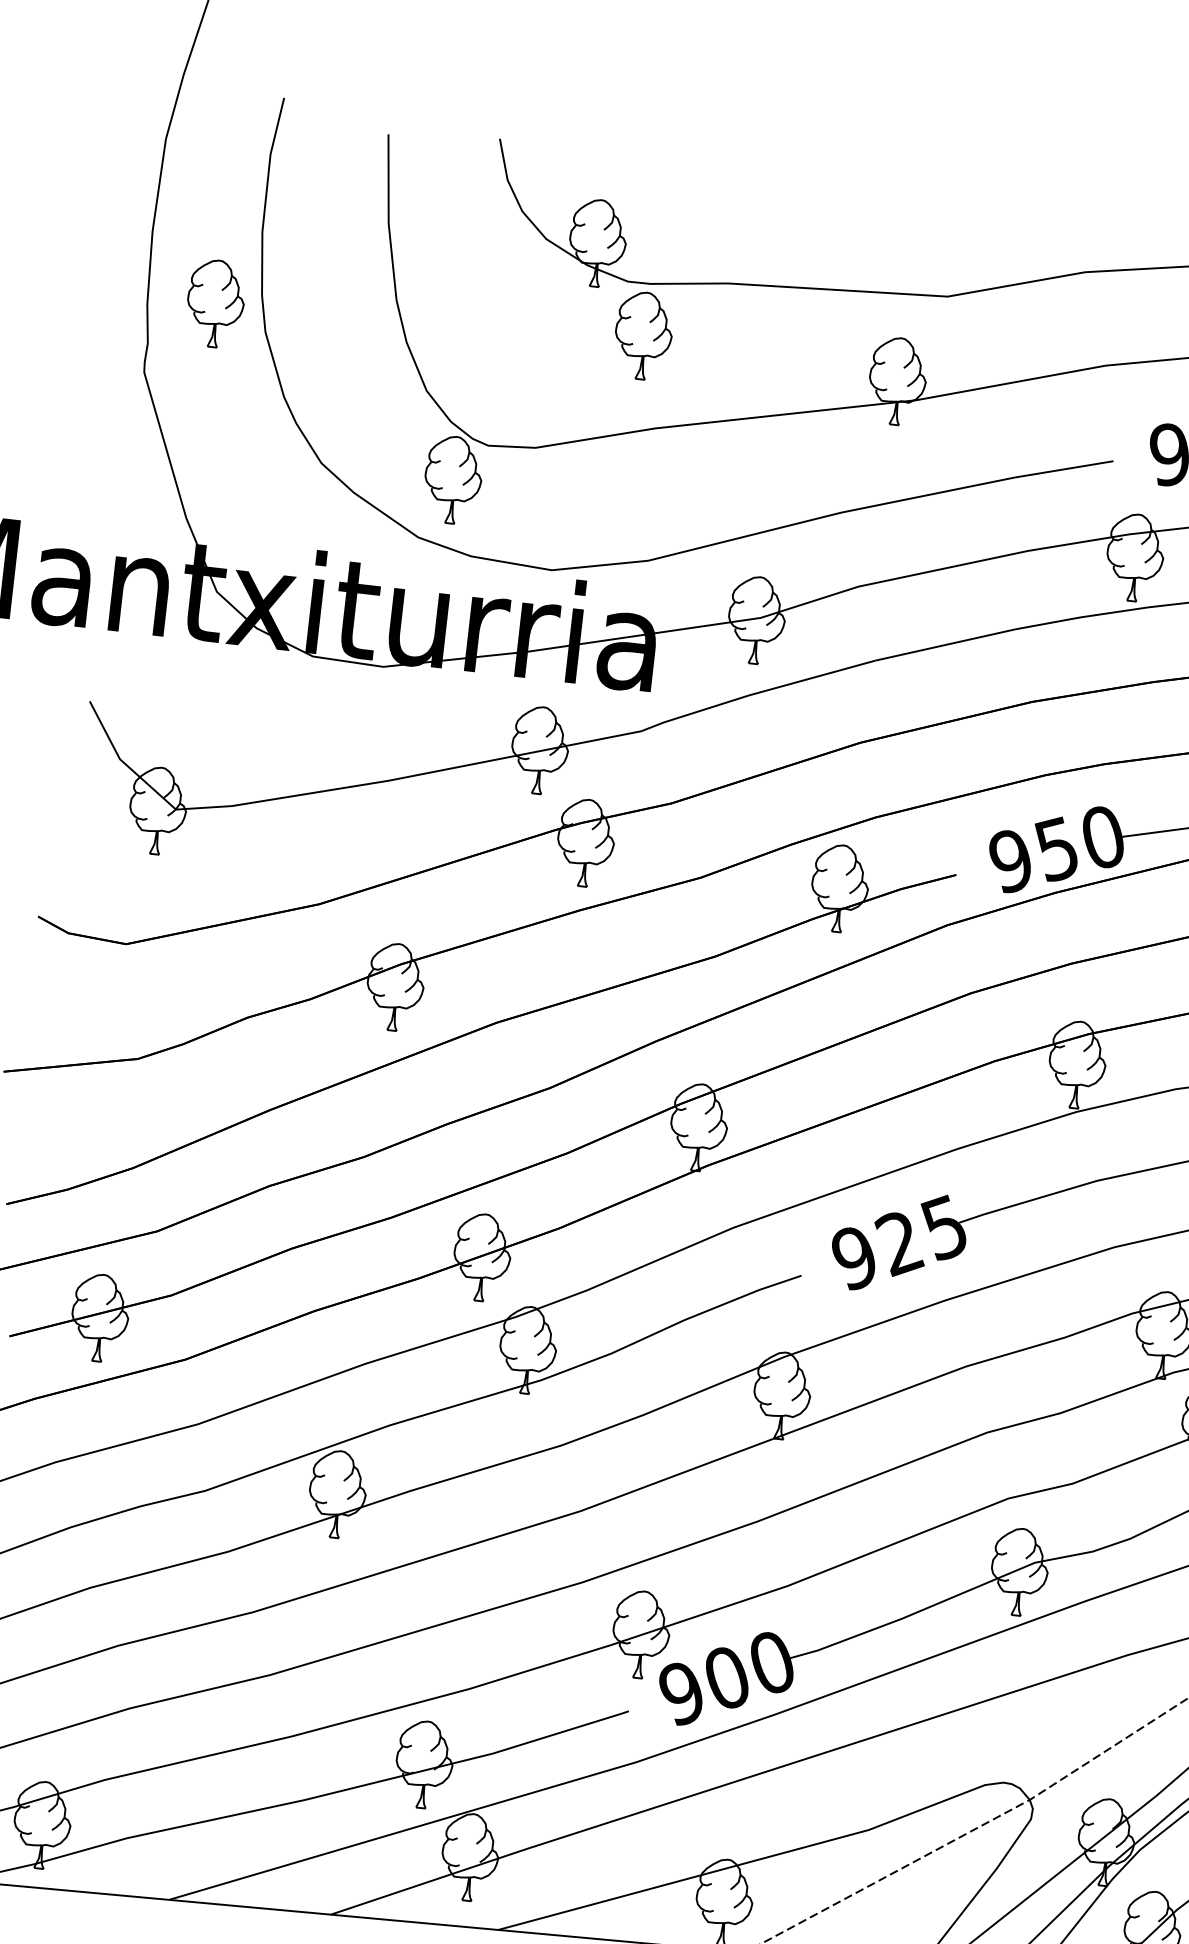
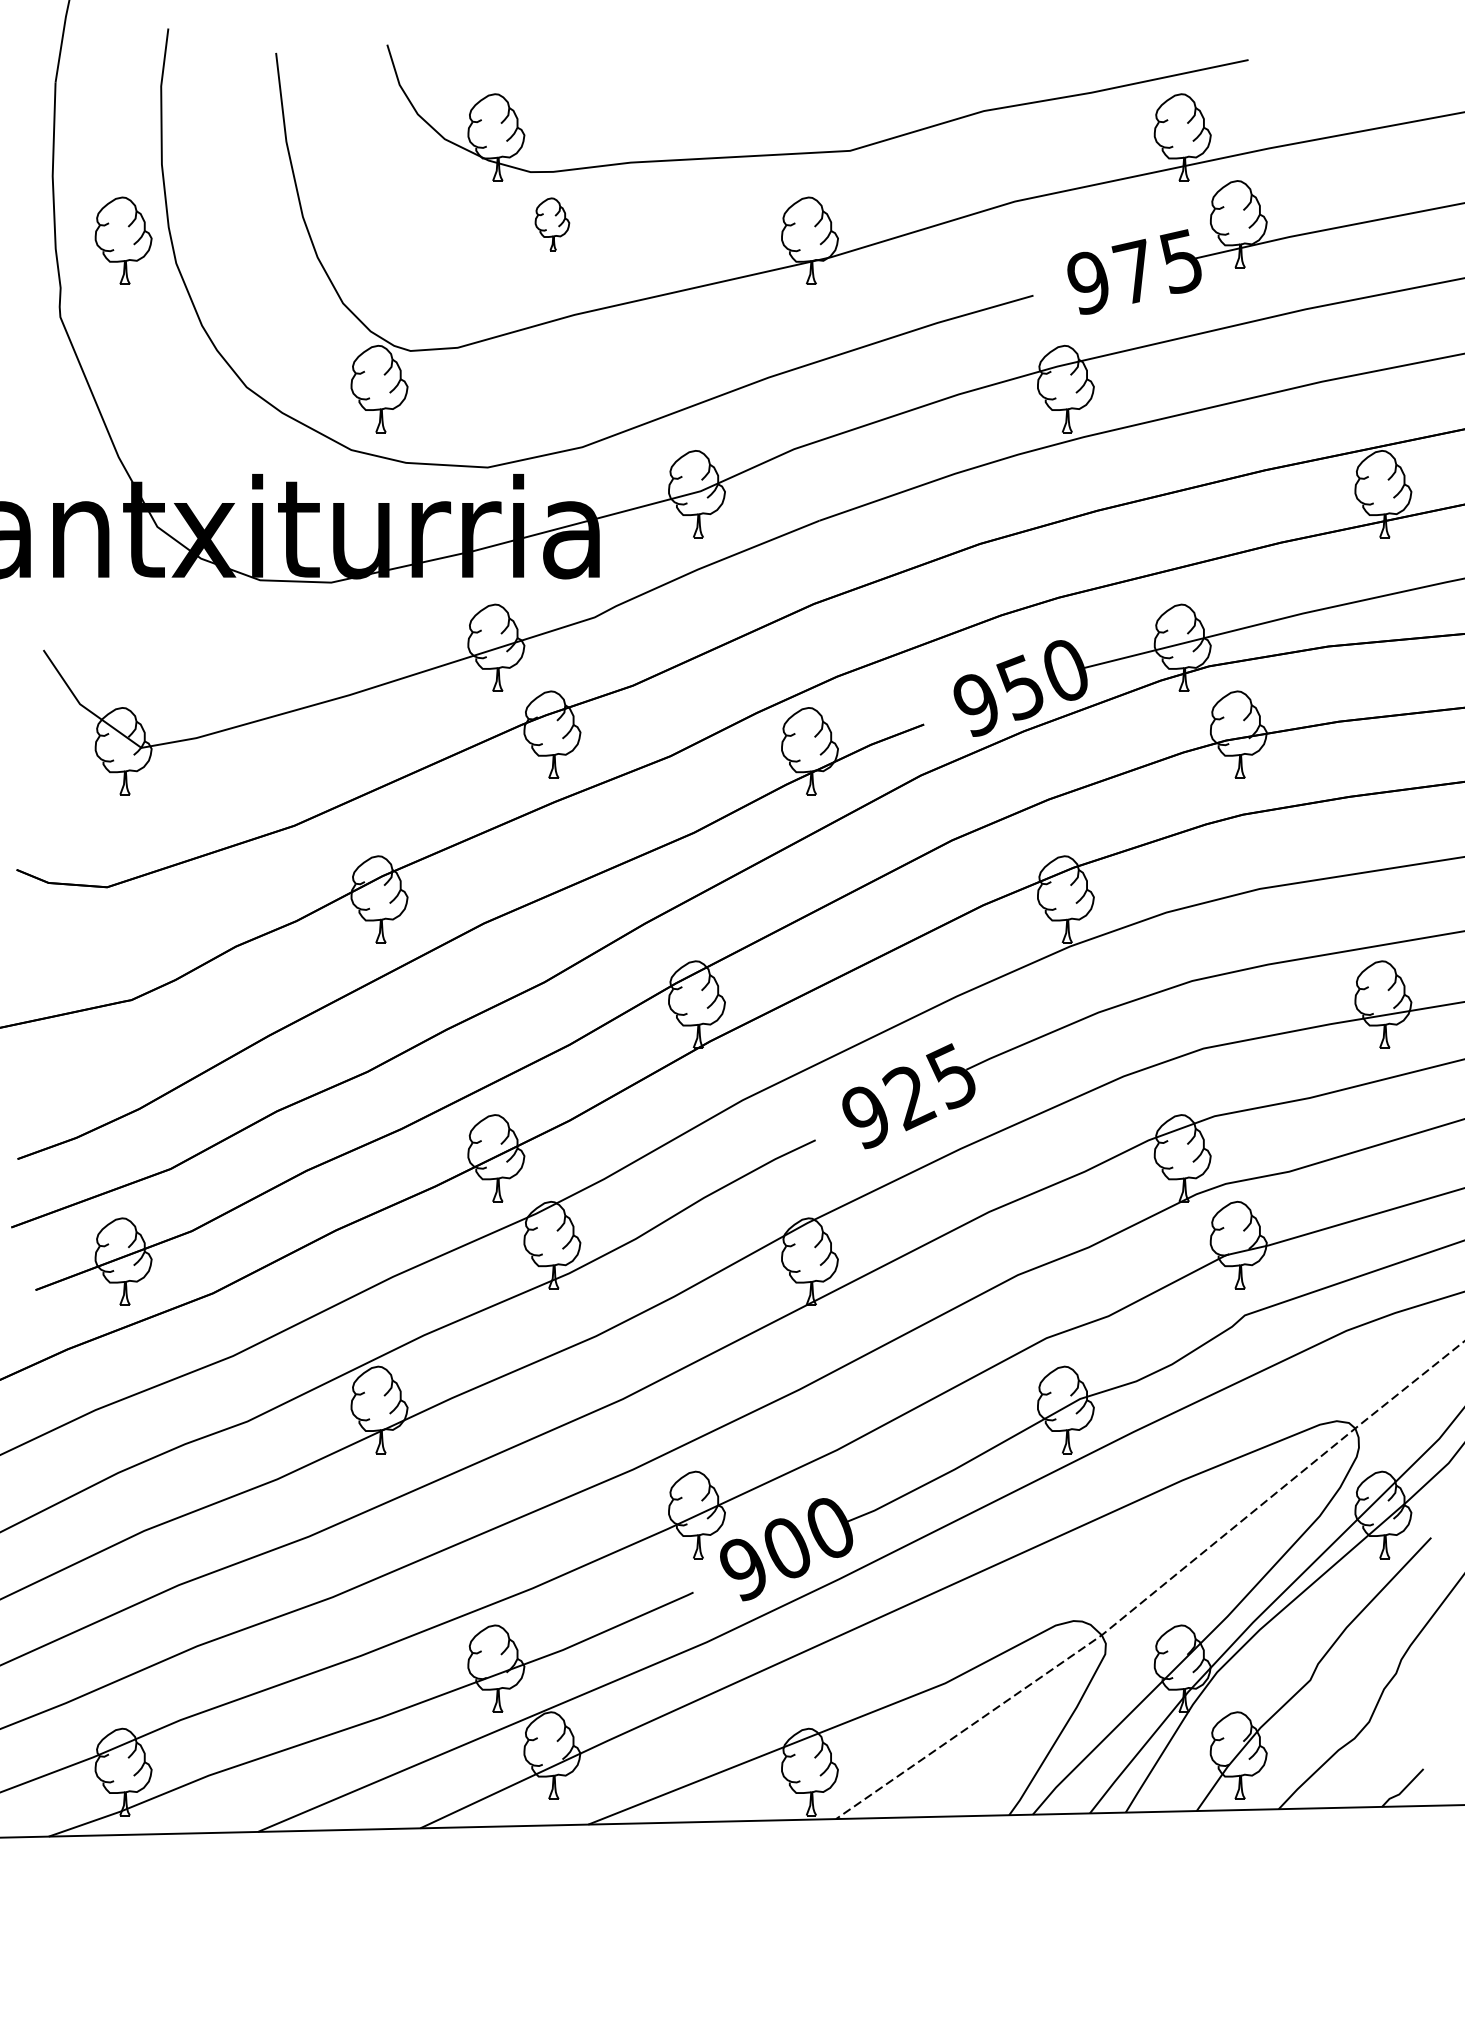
part: (643, 336) -> (552, 224), size x0.6

